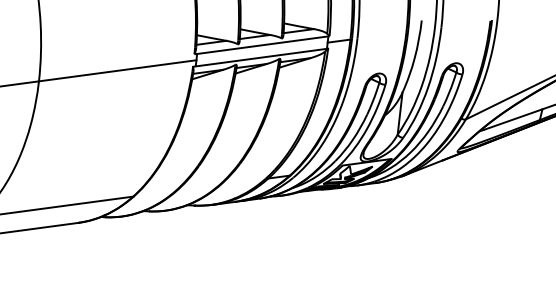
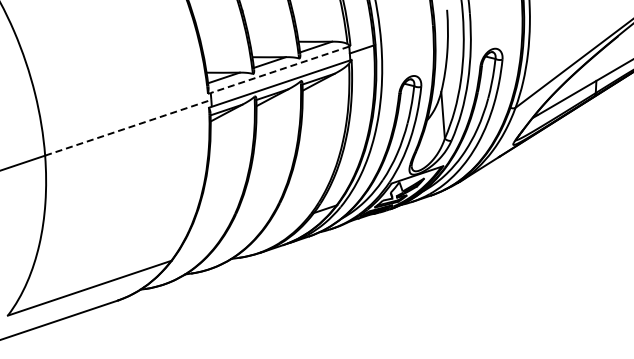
line: (262, 44) -> (279, 69), solid -> dashed
line: (117, 70) -> (128, 127), solid -> dashed

